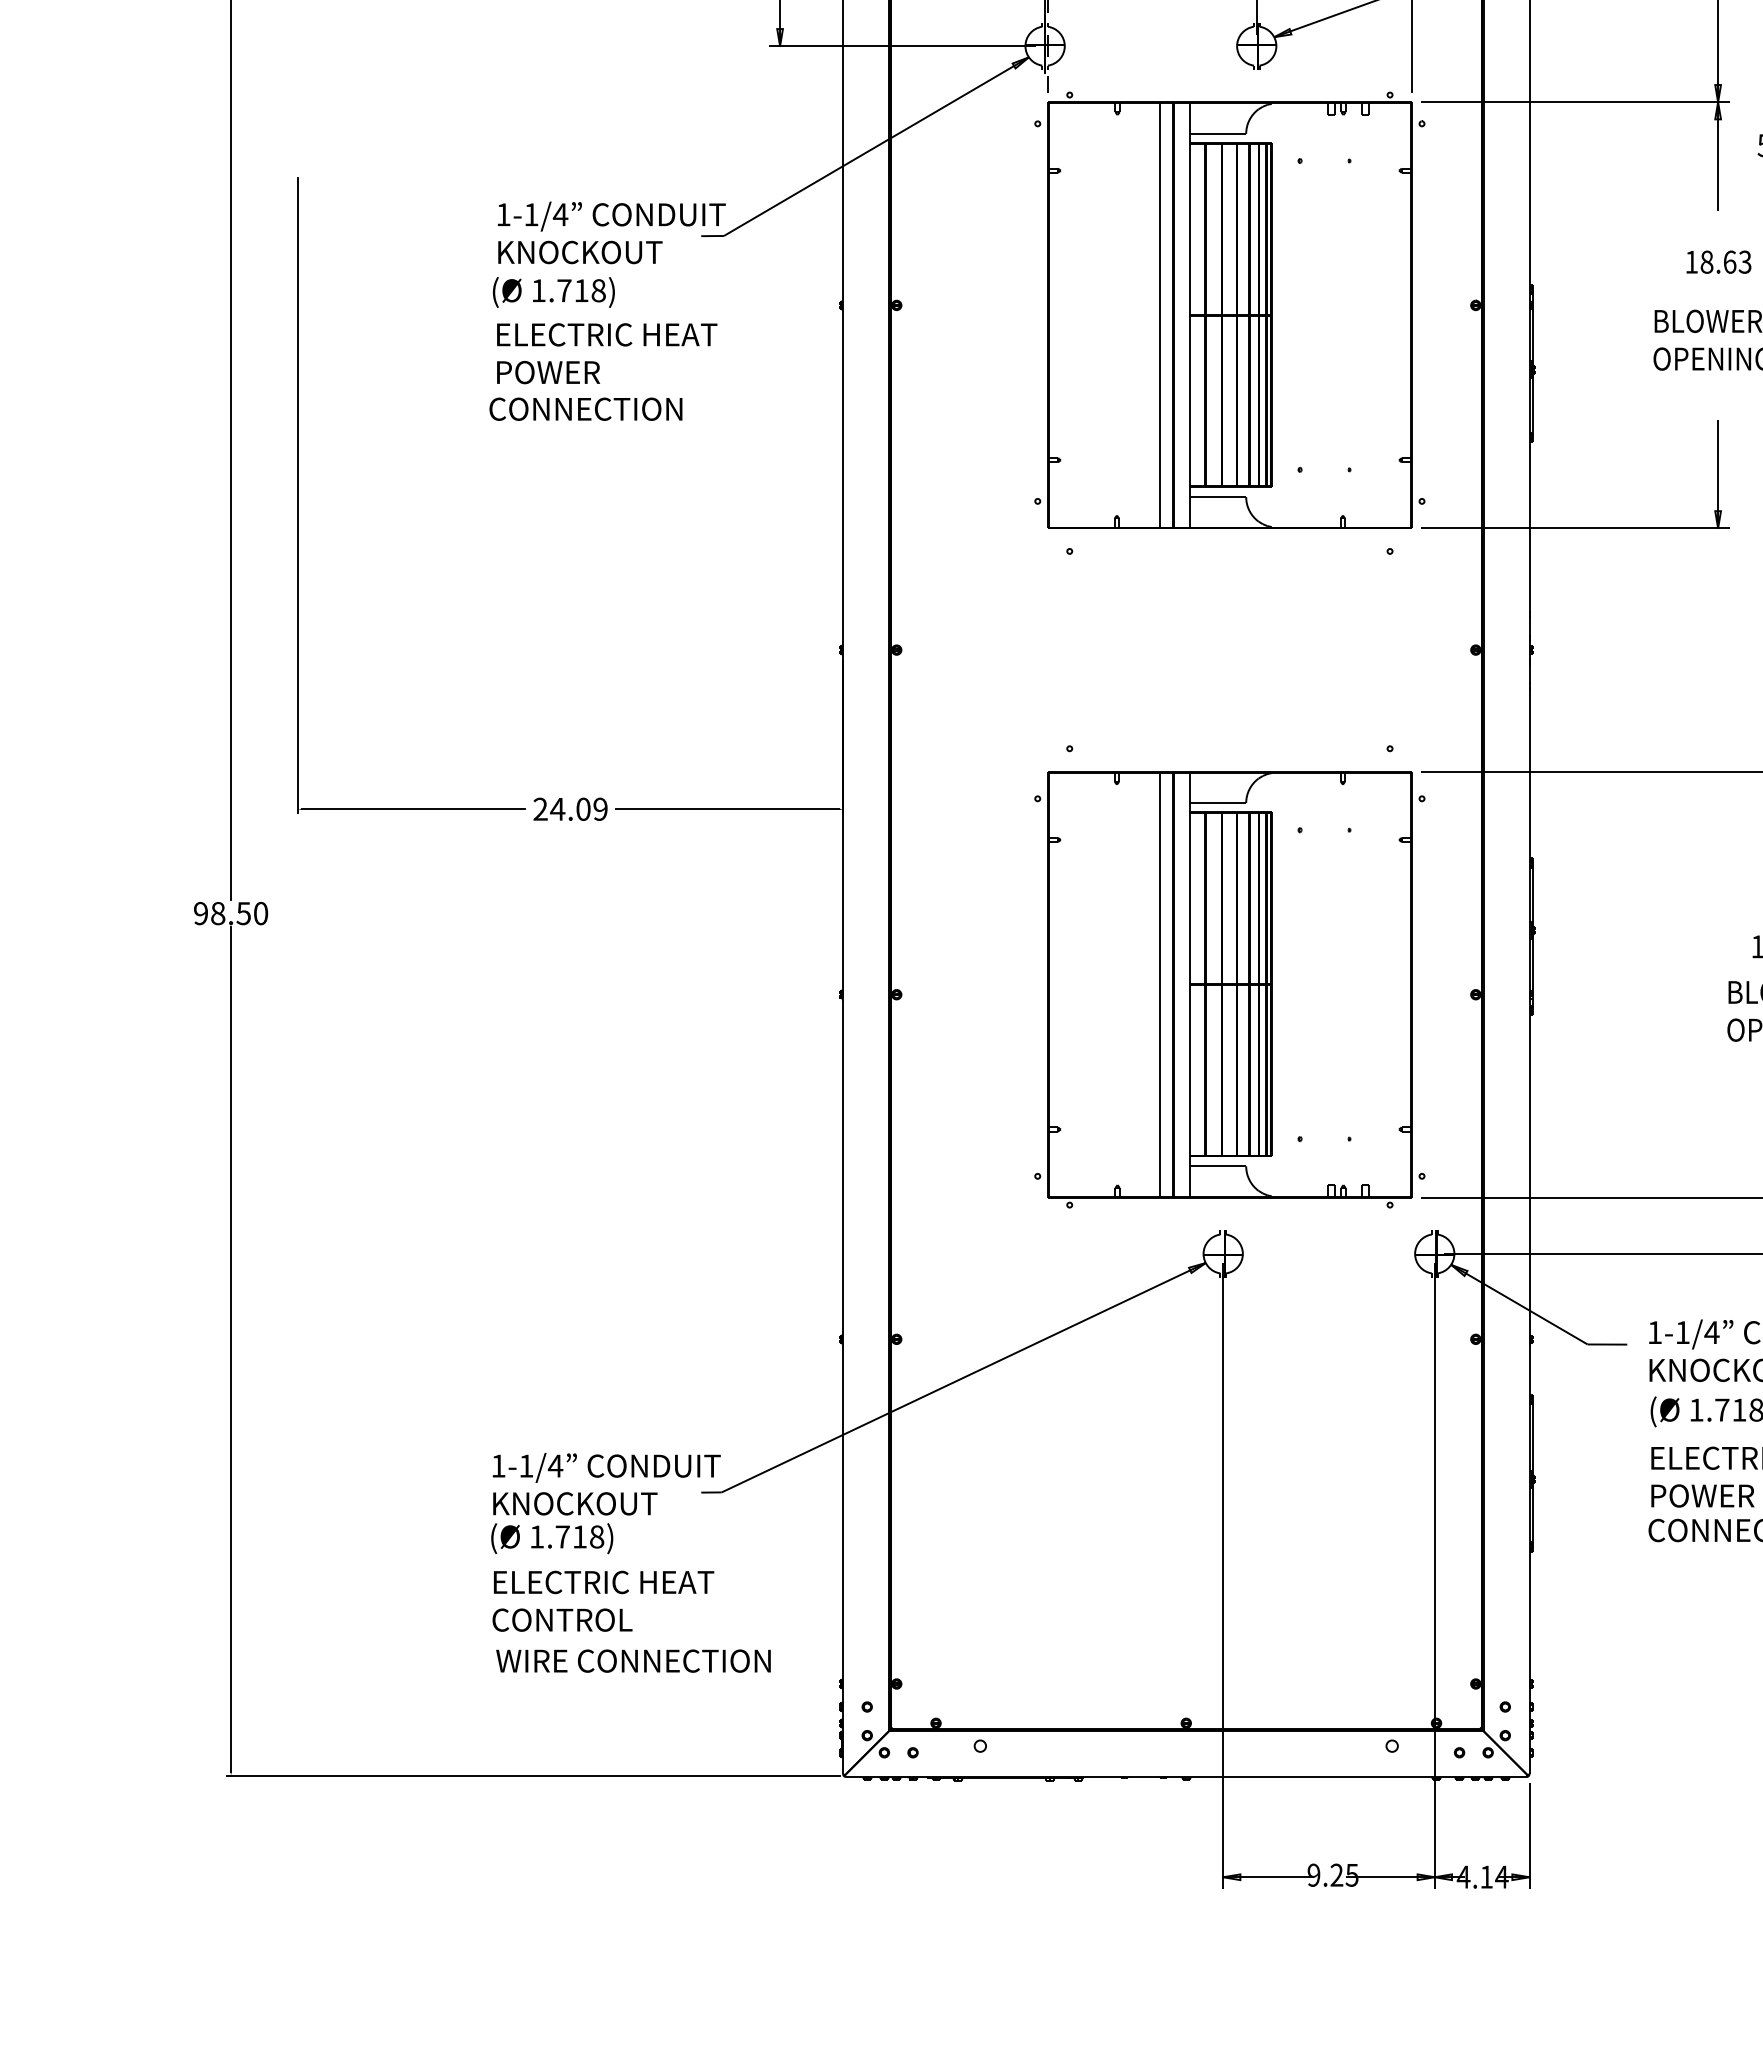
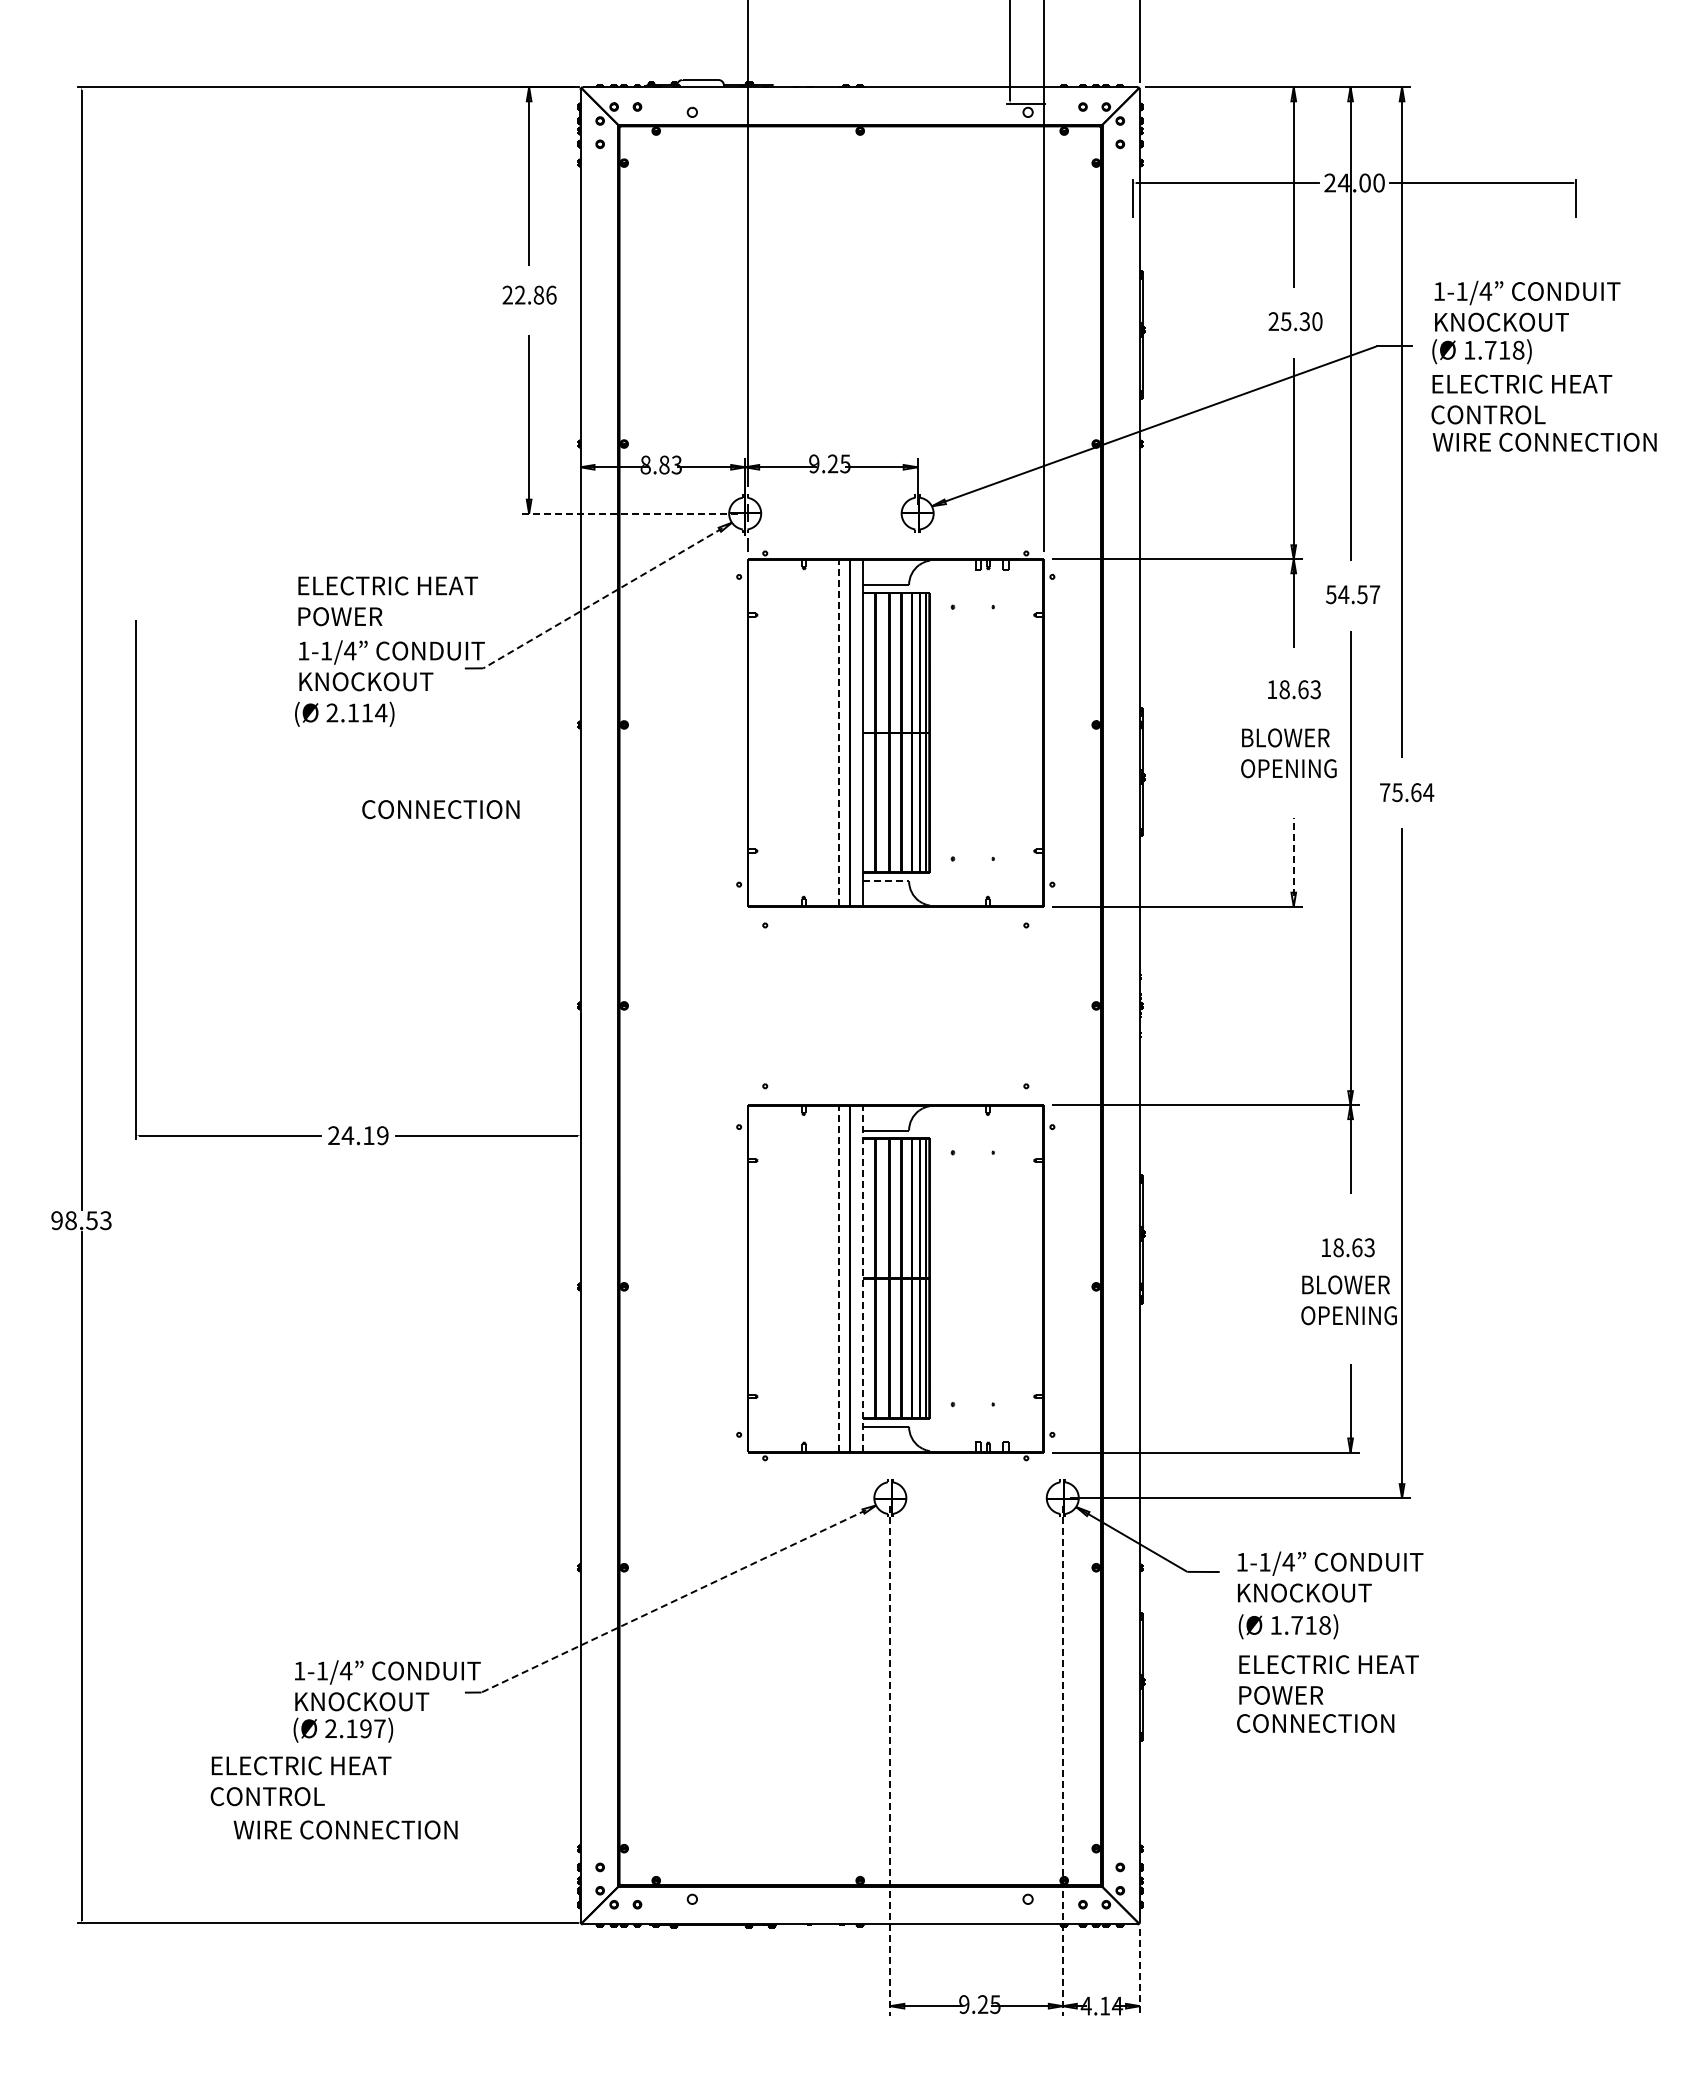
line: (901, 46) -> (628, 513), solid -> dashed
line: (876, 146) -> (607, 595), solid -> dashed
text: (568, 290) -> (356, 712), 1.718) -> 2.114)
line: (1160, 315) -> (839, 733), solid -> dashed
text: (606, 353) -> (387, 601), moved
text: (585, 409) -> (440, 809), moved
line: (1717, 472) -> (1293, 861), solid -> dashed
line: (1218, 497) -> (886, 881), solid -> dashed
text: (583, 809) -> (368, 1135), 24.09 -> 24.19
text: (260, 913) -> (105, 1220), 98.50 -> 98.53
line: (1160, 984) -> (839, 1278), solid -> dashed
line: (1190, 984) -> (863, 1278), solid -> dashed
line: (963, 1378) -> (678, 1599), solid -> dashed
text: (567, 1536) -> (355, 1728), 1.718) -> 2.197)
line: (1223, 1575) -> (890, 1760), solid -> dashed
line: (1434, 1575) -> (1062, 1760), solid -> dashed
text: (602, 1601) -> (300, 1781), moved
text: (633, 1660) -> (345, 1829), moved
line: (1530, 1835) -> (1140, 1972), solid -> dashed

